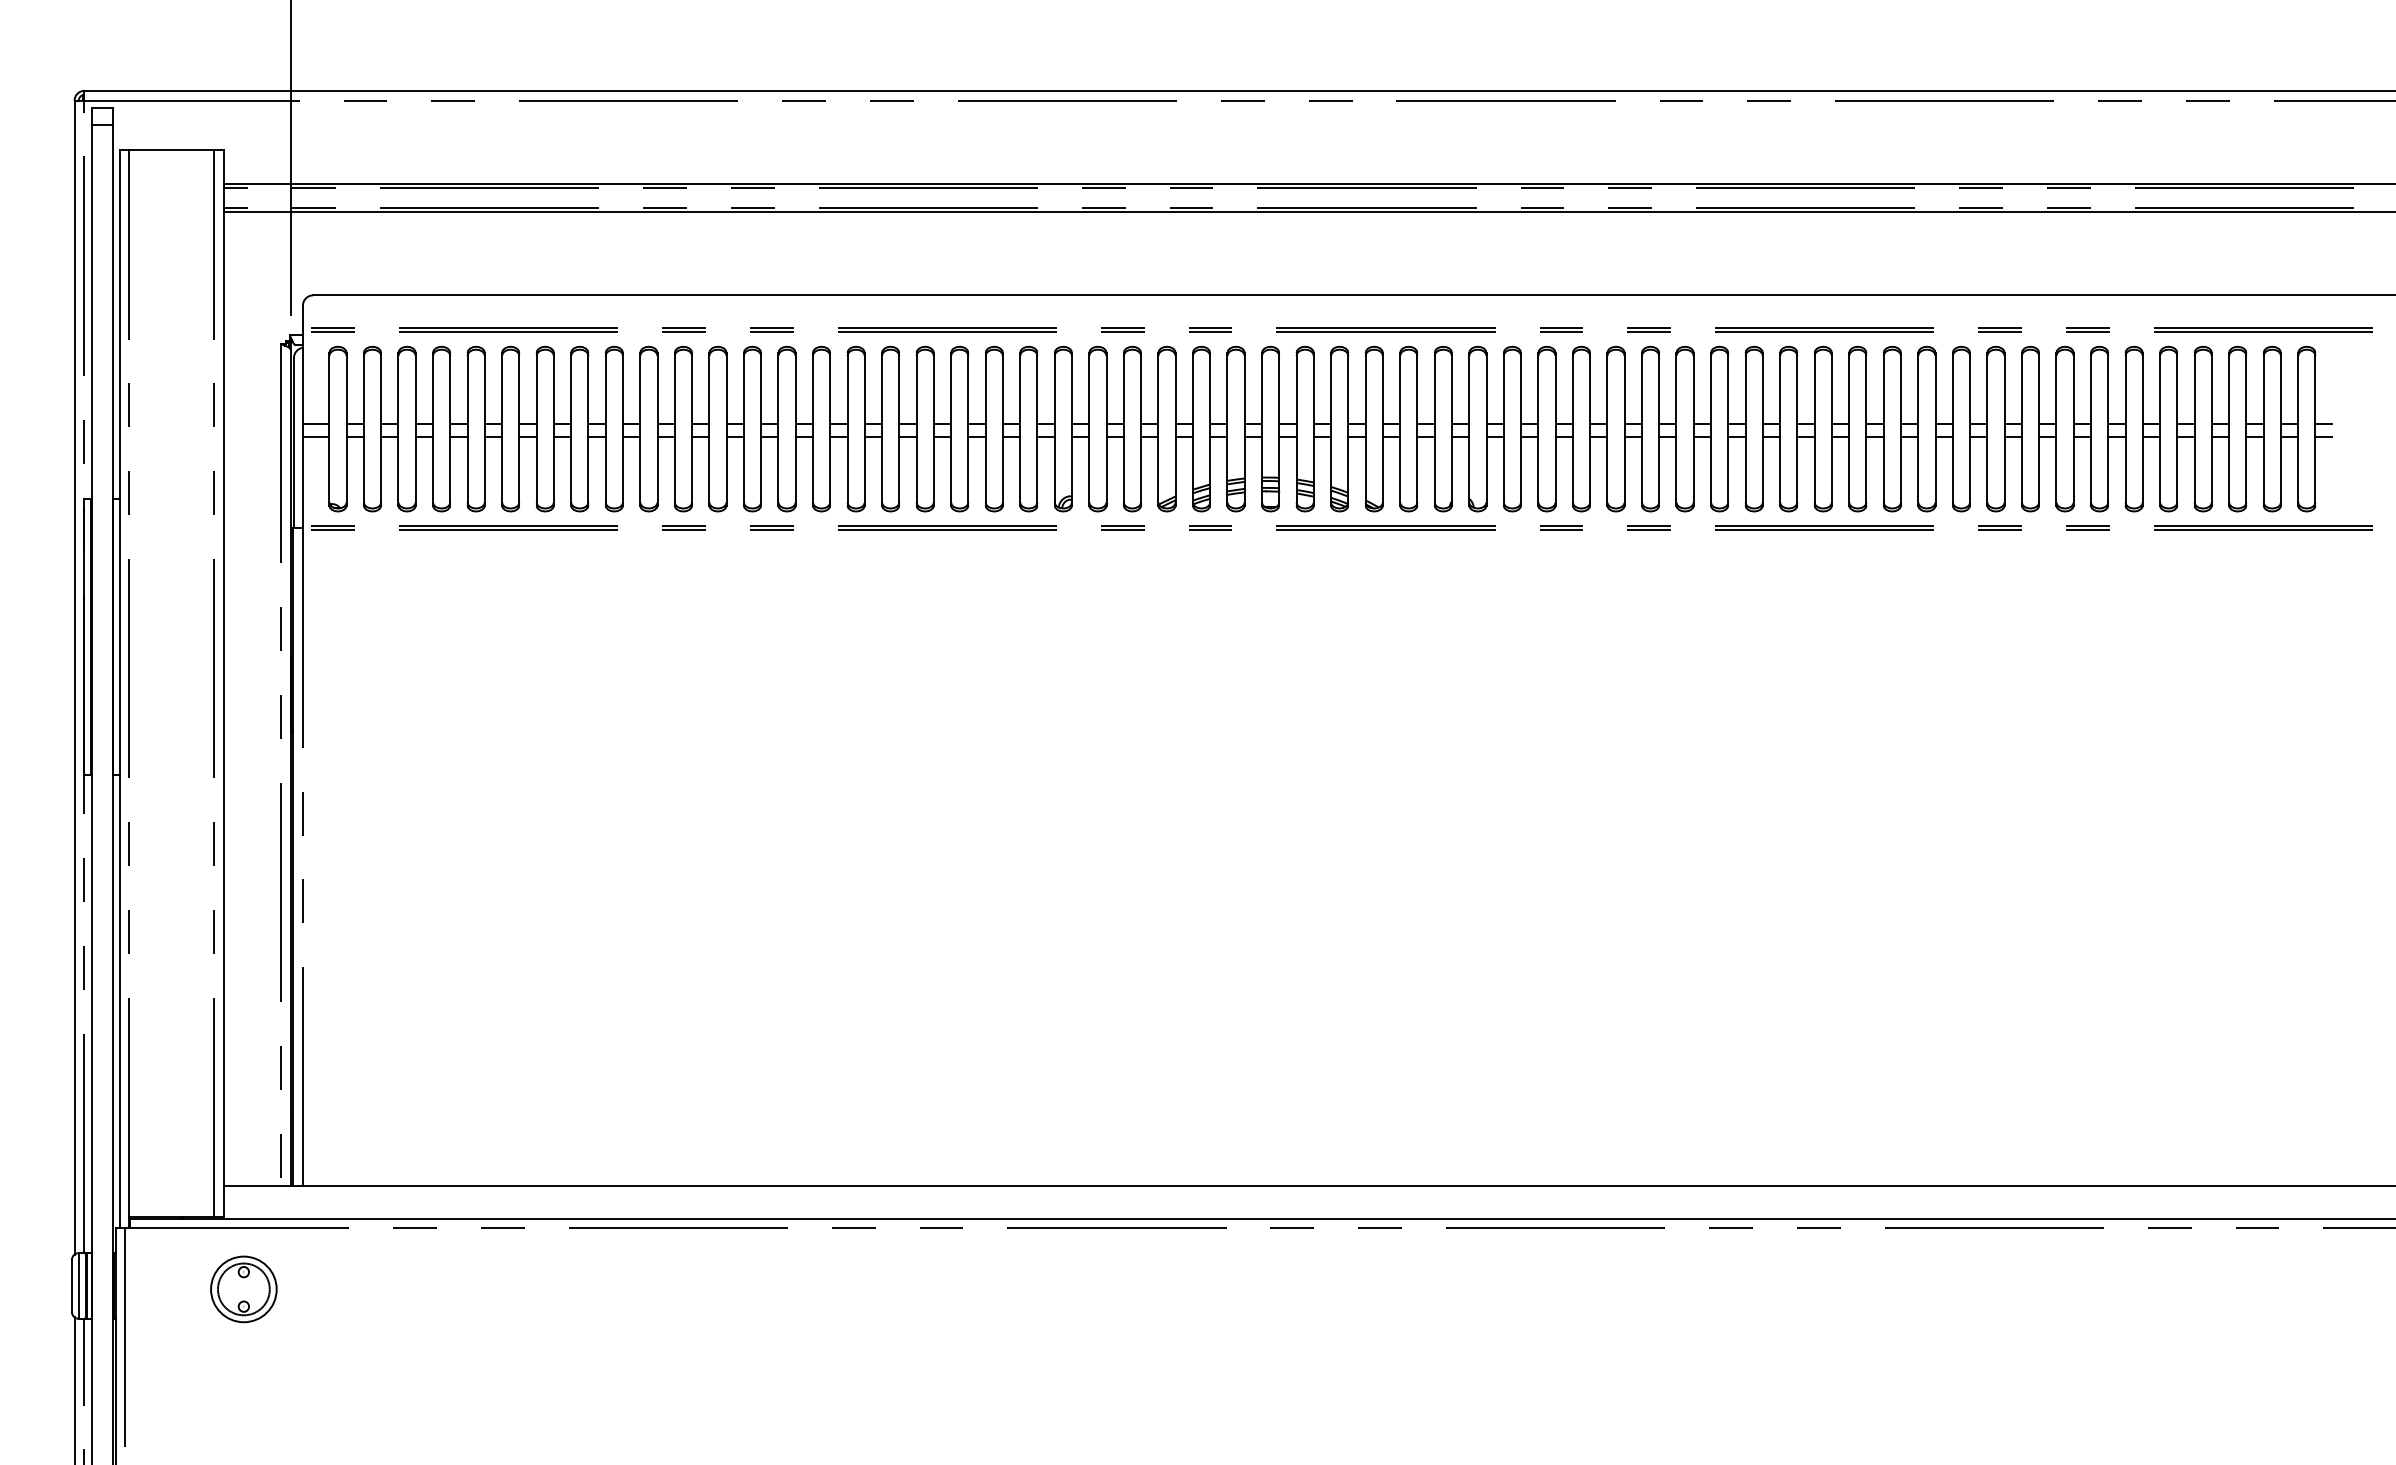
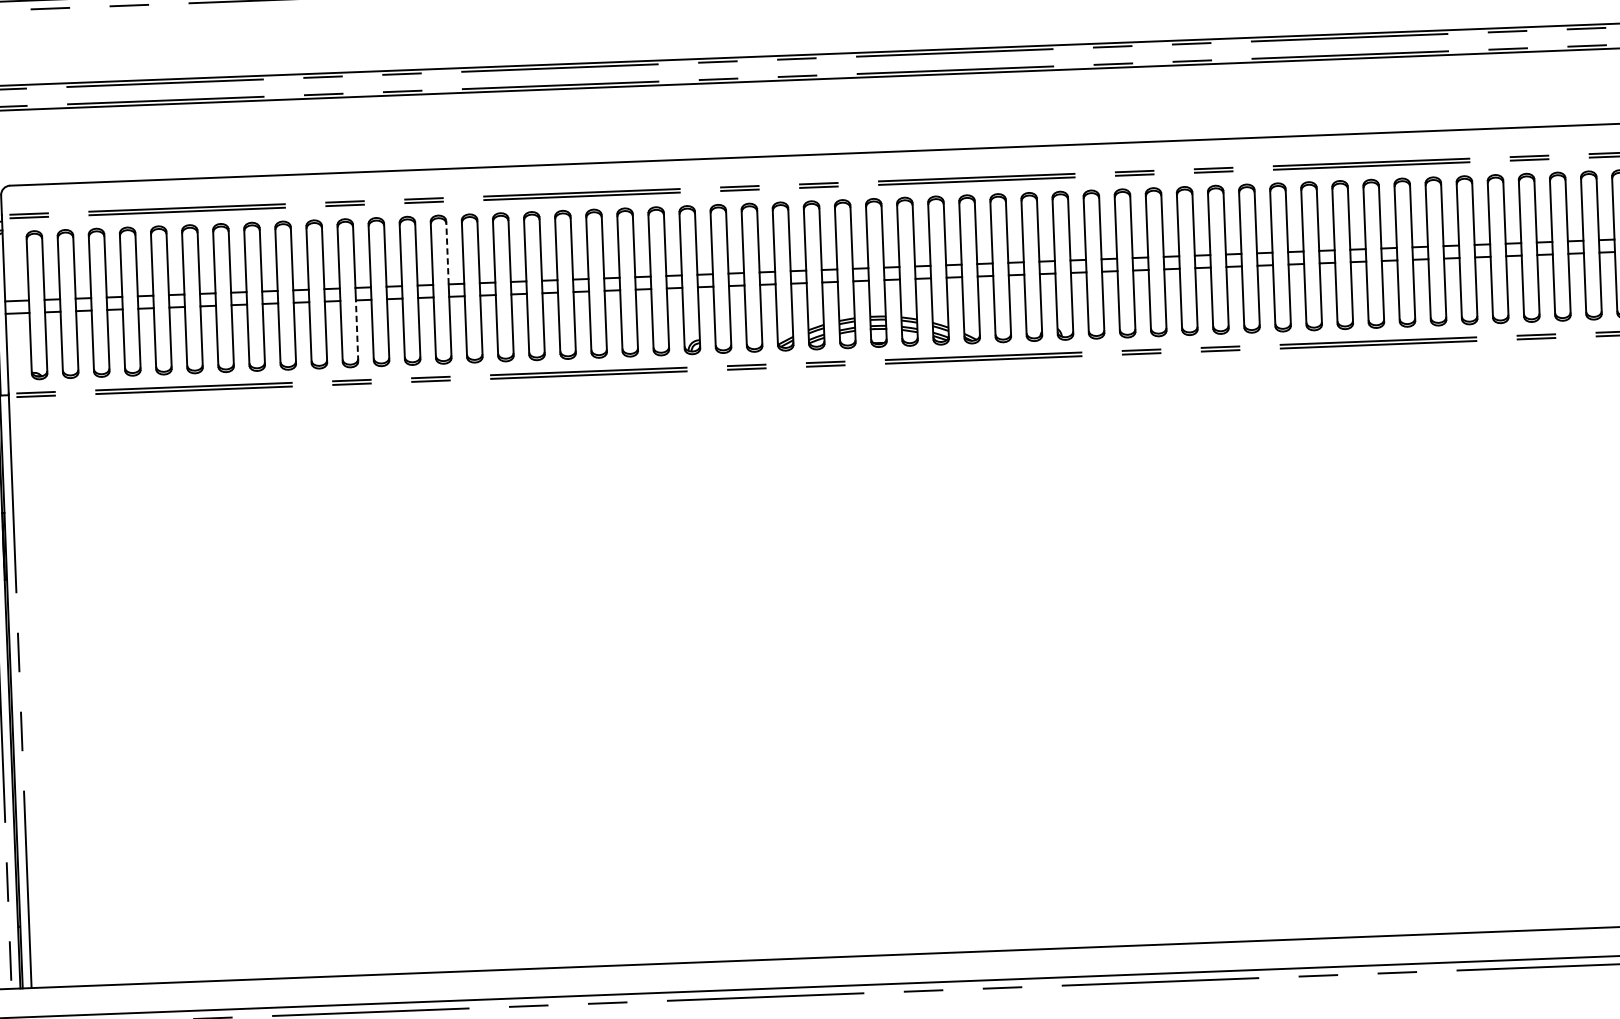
line: (795, 387) -> (447, 251), solid -> dashed
line: (692, 470) -> (357, 330), solid -> dashed

